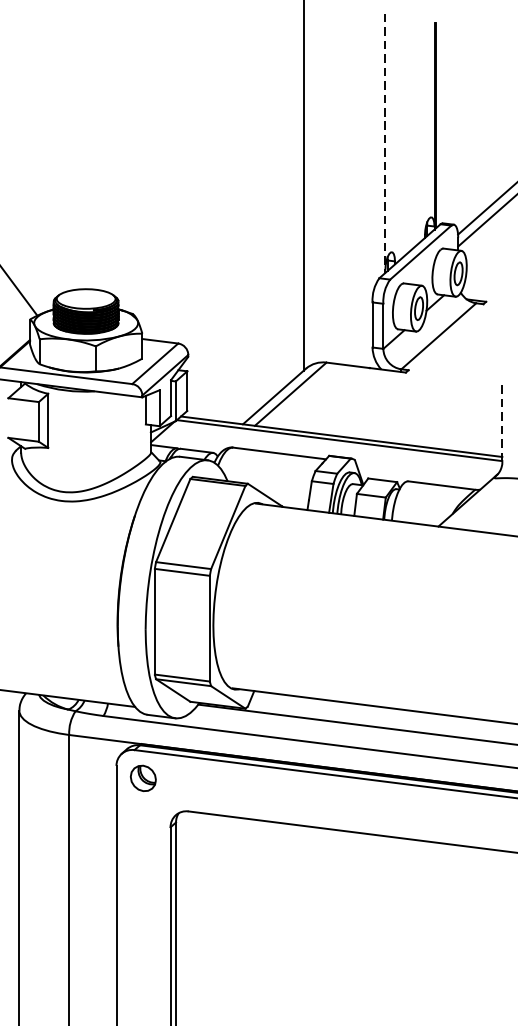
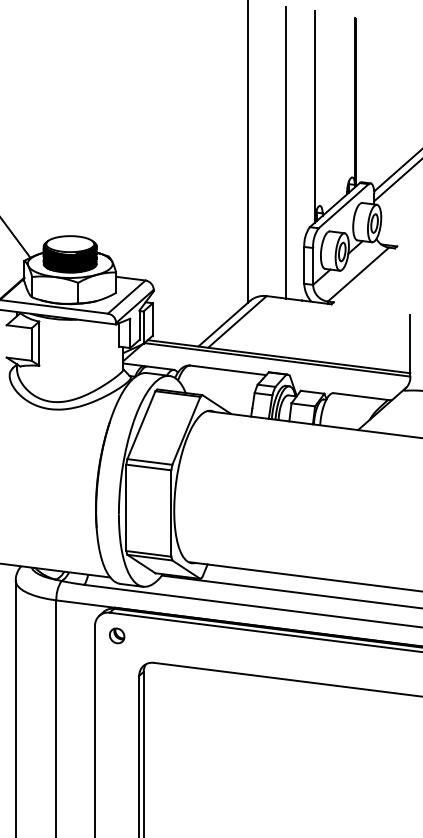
line: (385, 141) -> (314, 115), dashed -> solid
line: (350, 186) -> (286, 152), added
line: (502, 424) -> (410, 346), dashed -> solid
part: (143, 777) -> (117, 635), size x0.71

